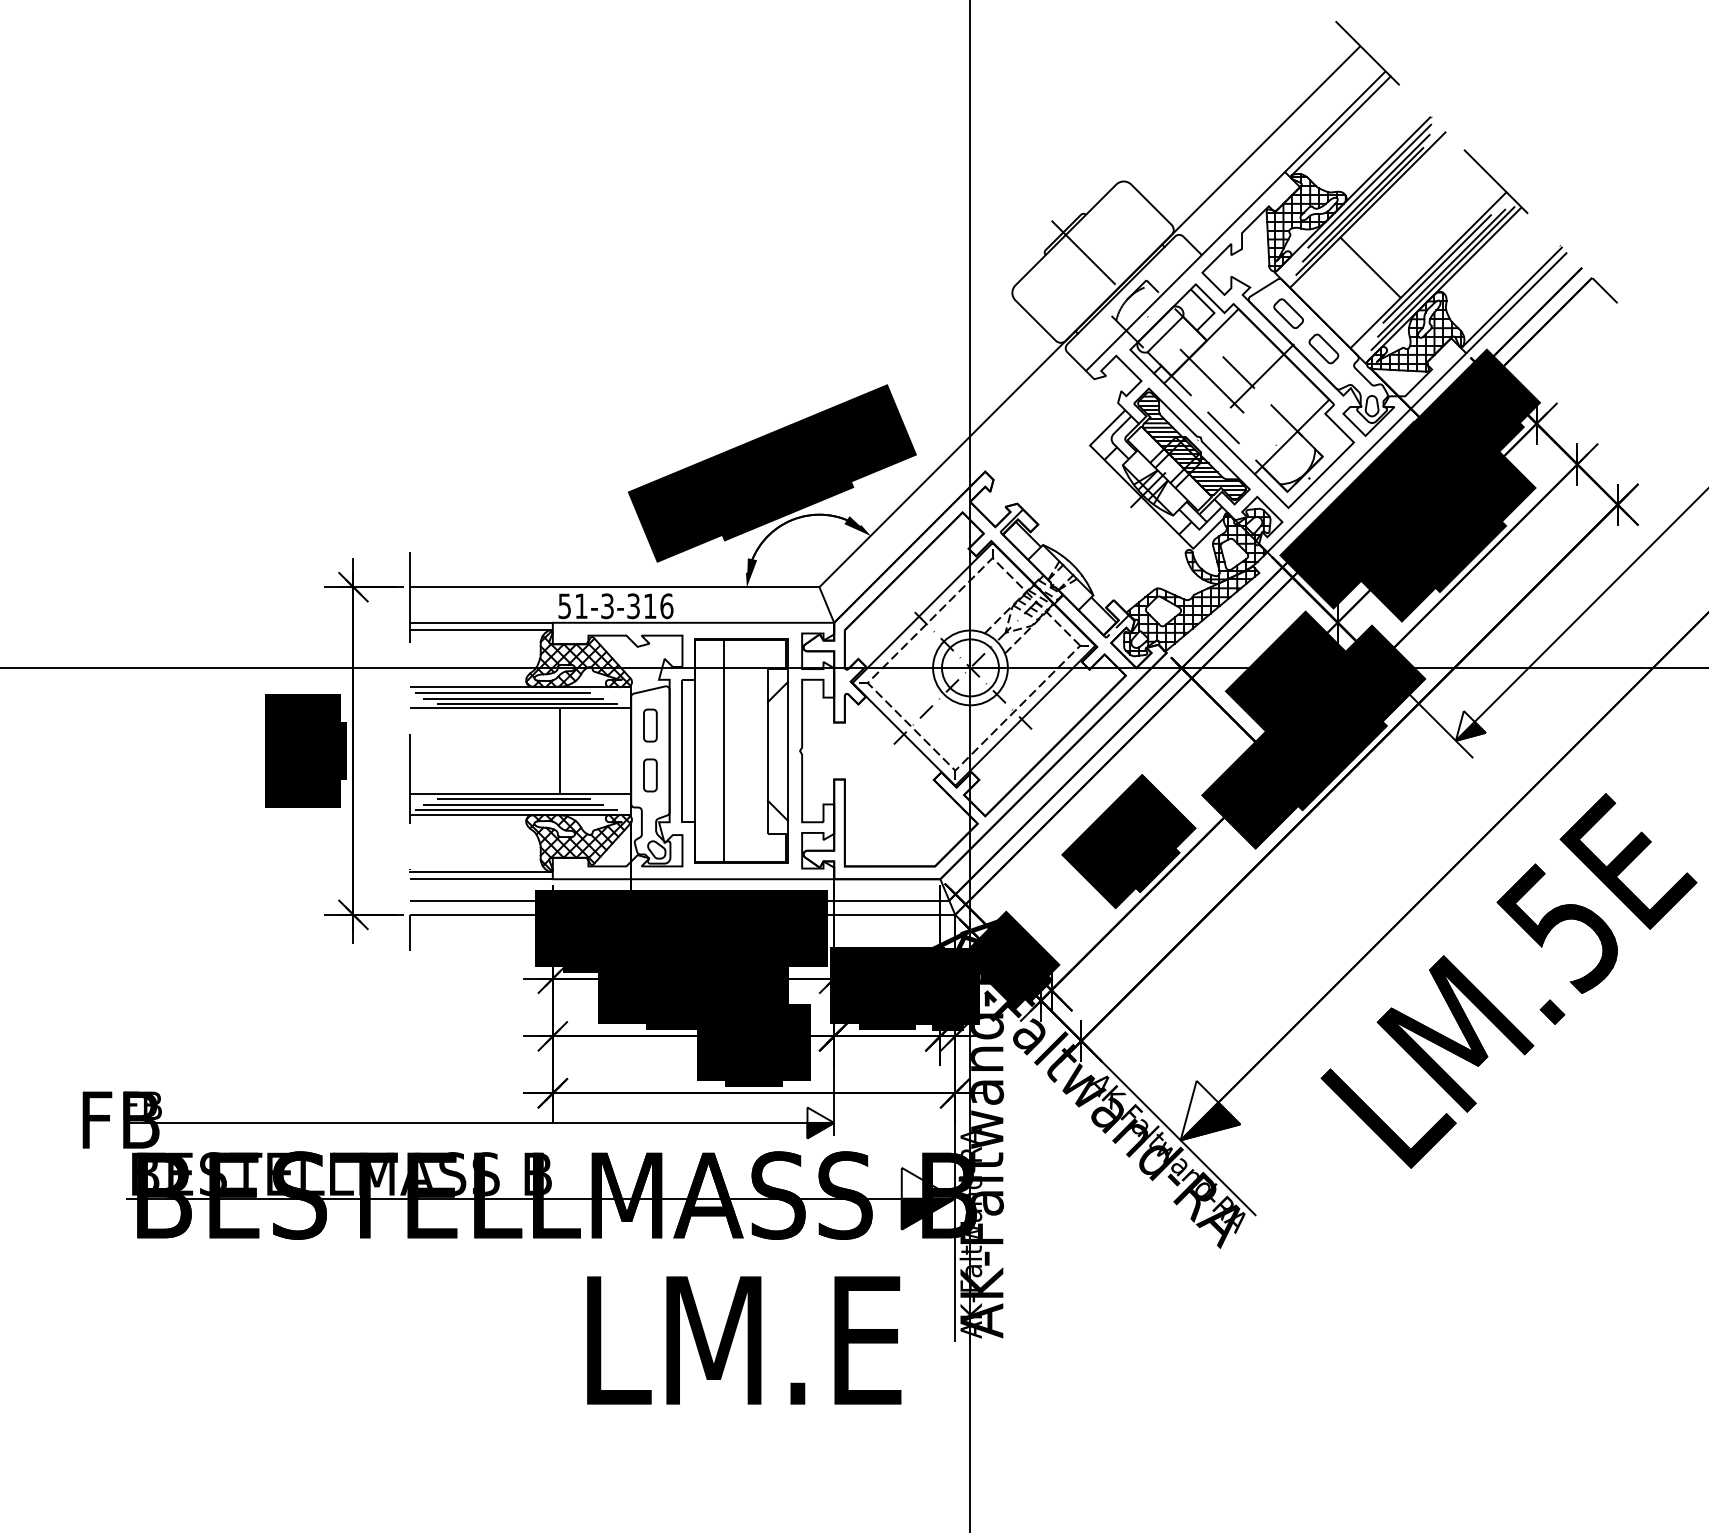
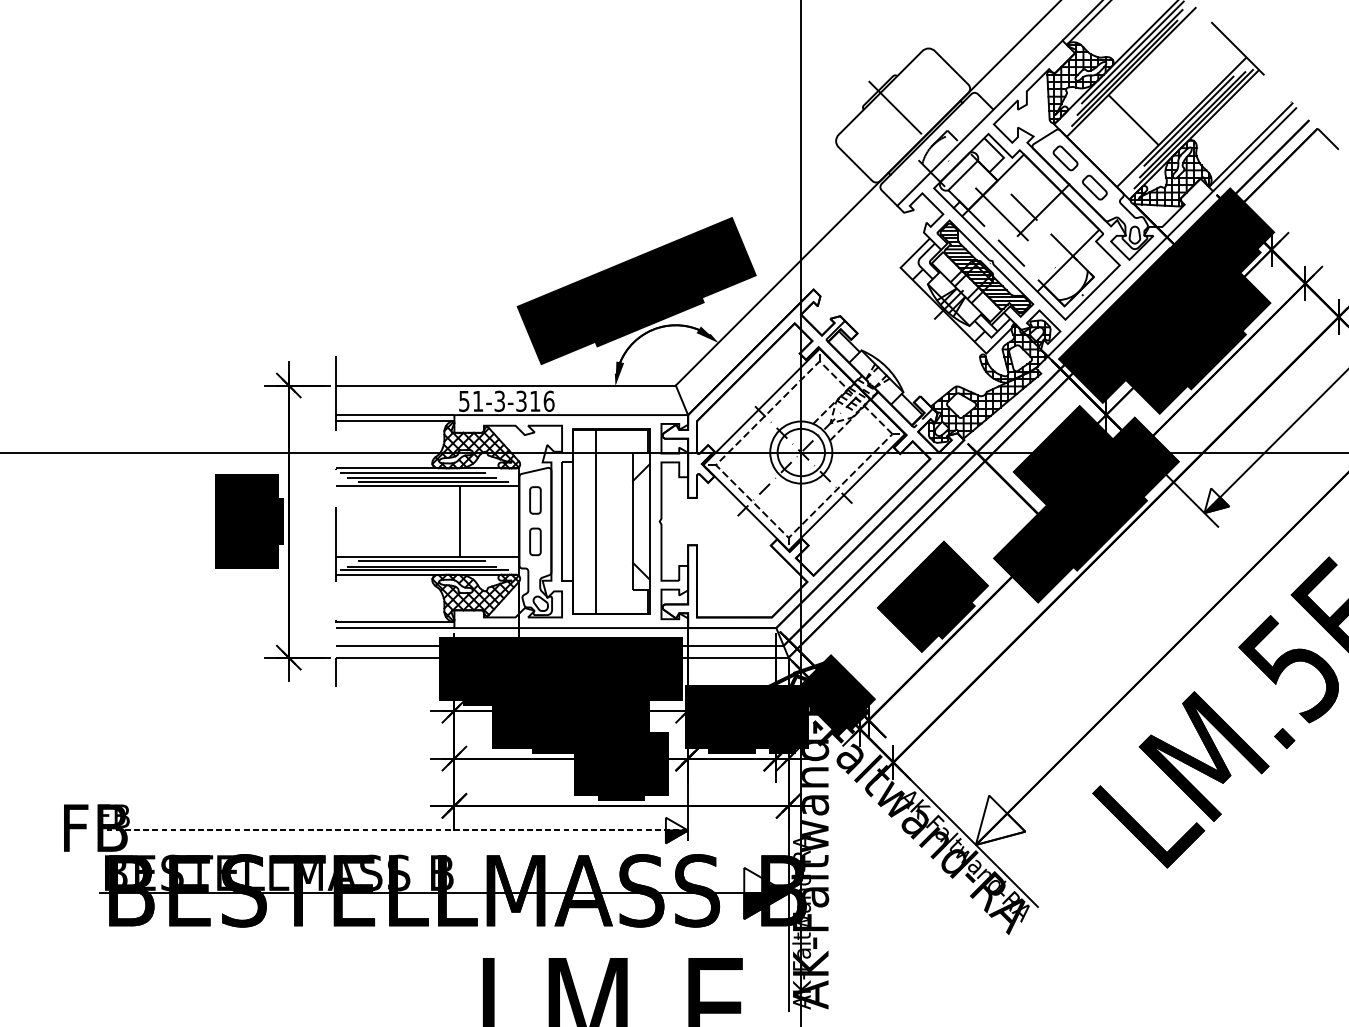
fill: (1210, 1121) -> (1000, 829), removed
line: (479, 1122) -> (393, 830), solid -> dashed

